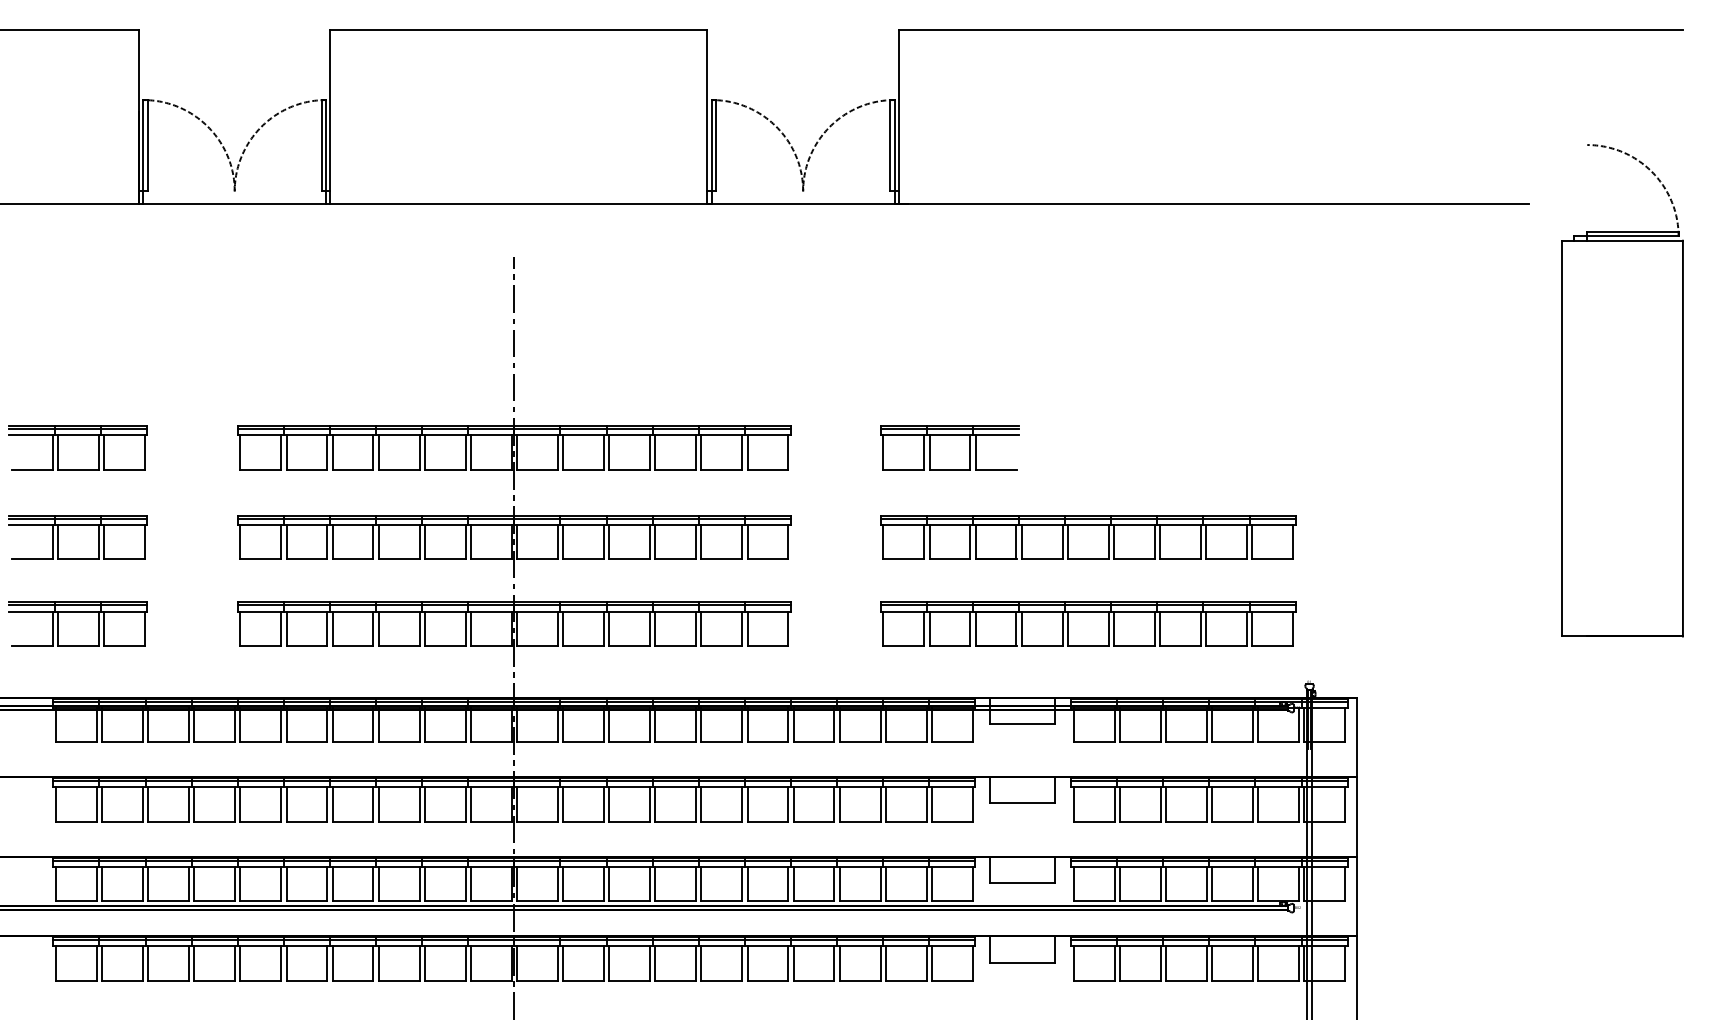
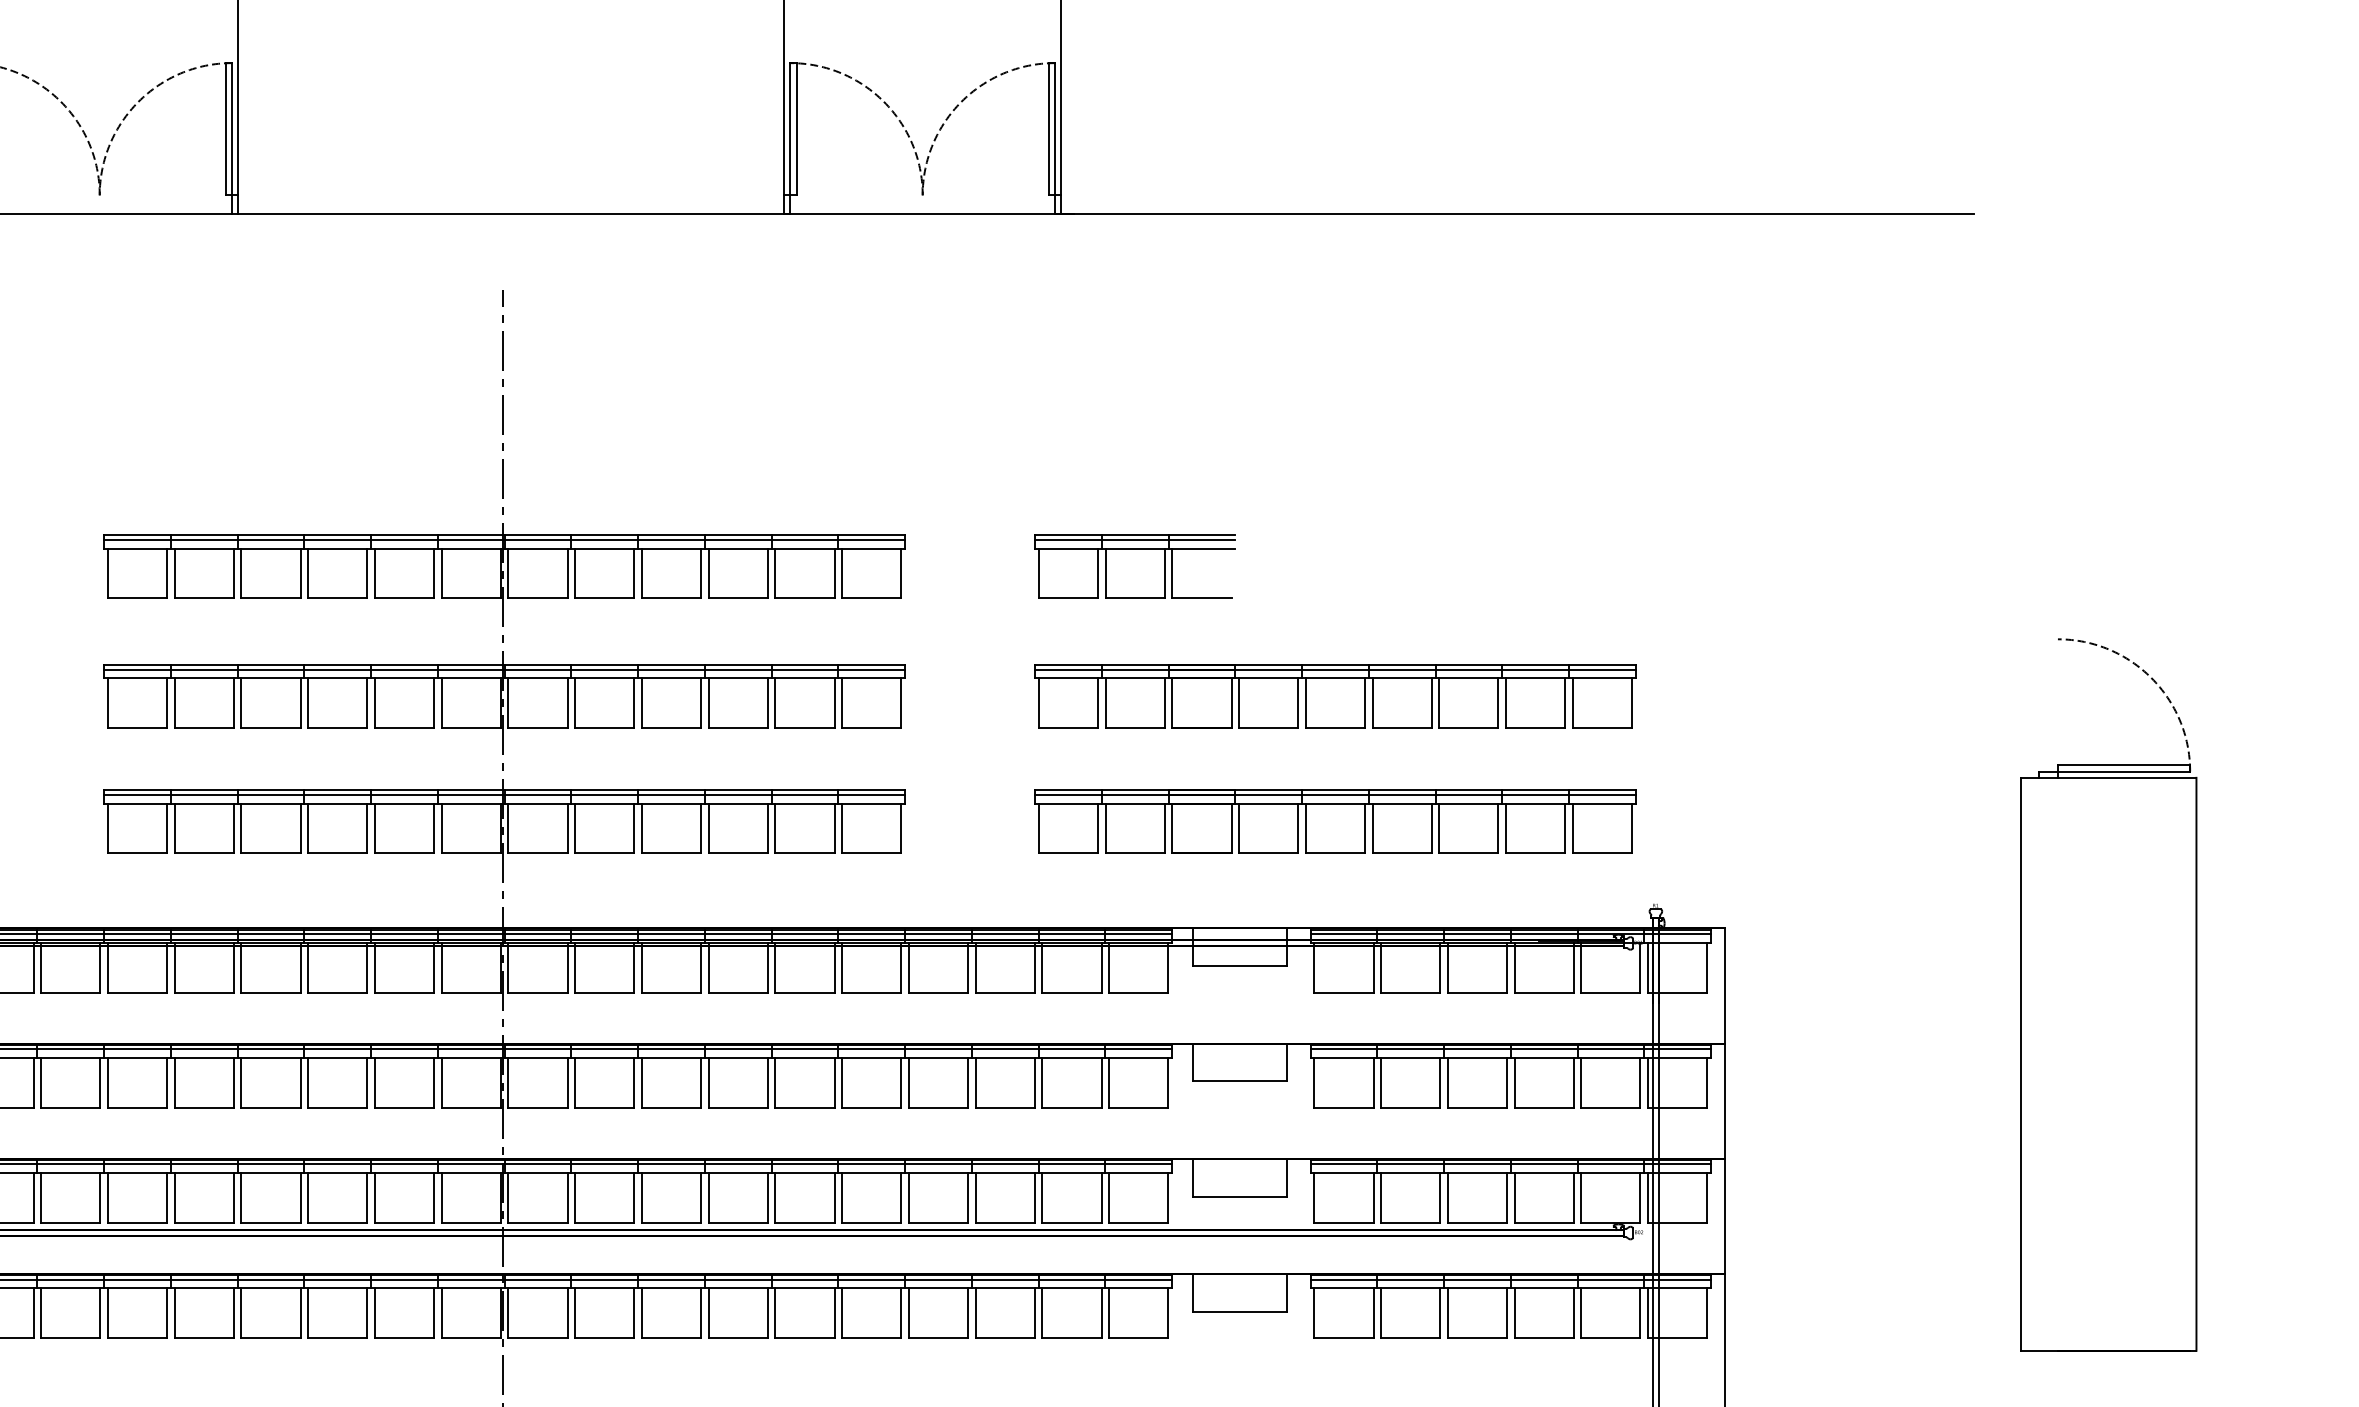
part: (1622, 390) -> (2108, 994), moved

